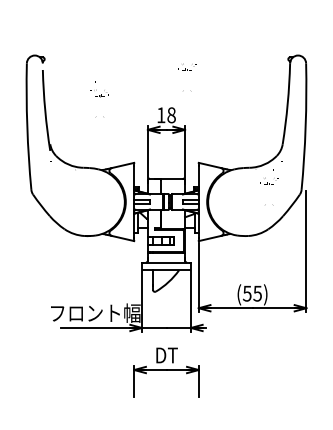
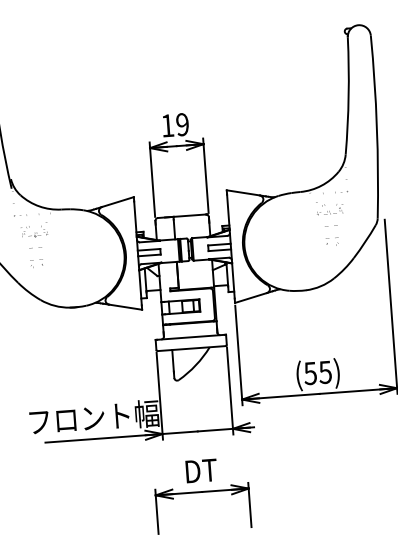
part: (187, 70) -> (200, 58), removed
part: (99, 99) -> (34, 240), moved
text: (171, 115) -> (182, 124), 18 -> 19

